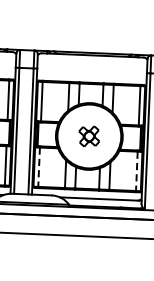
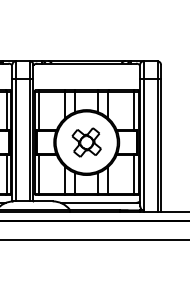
part: (89, 136) -> (86, 142), size x1.43
line: (39, 167) -> (39, 174), dashed -> solid
line: (137, 171) -> (134, 174), dashed -> solid

